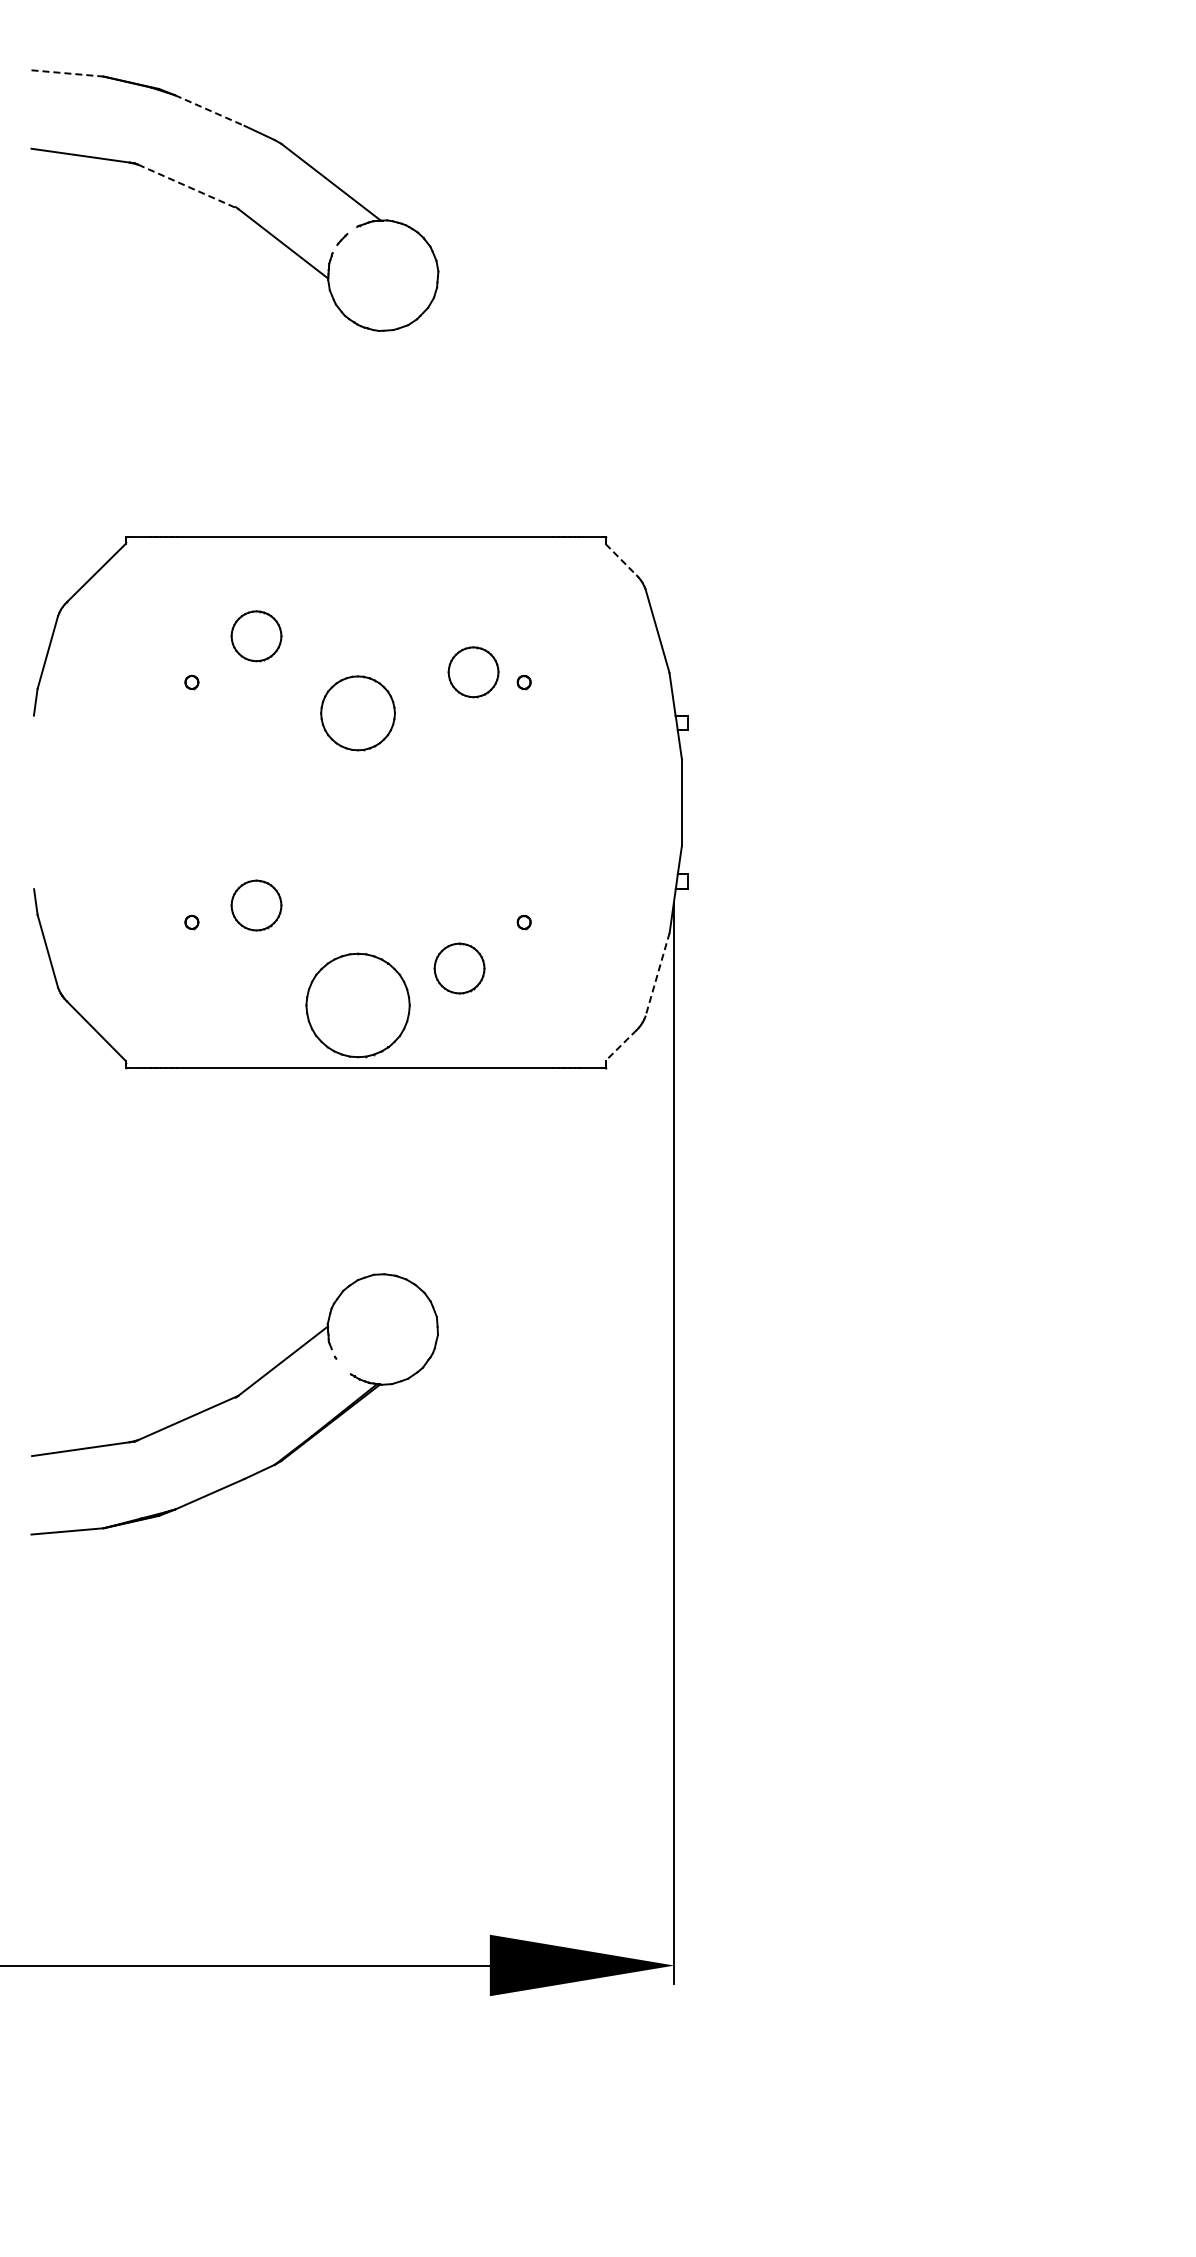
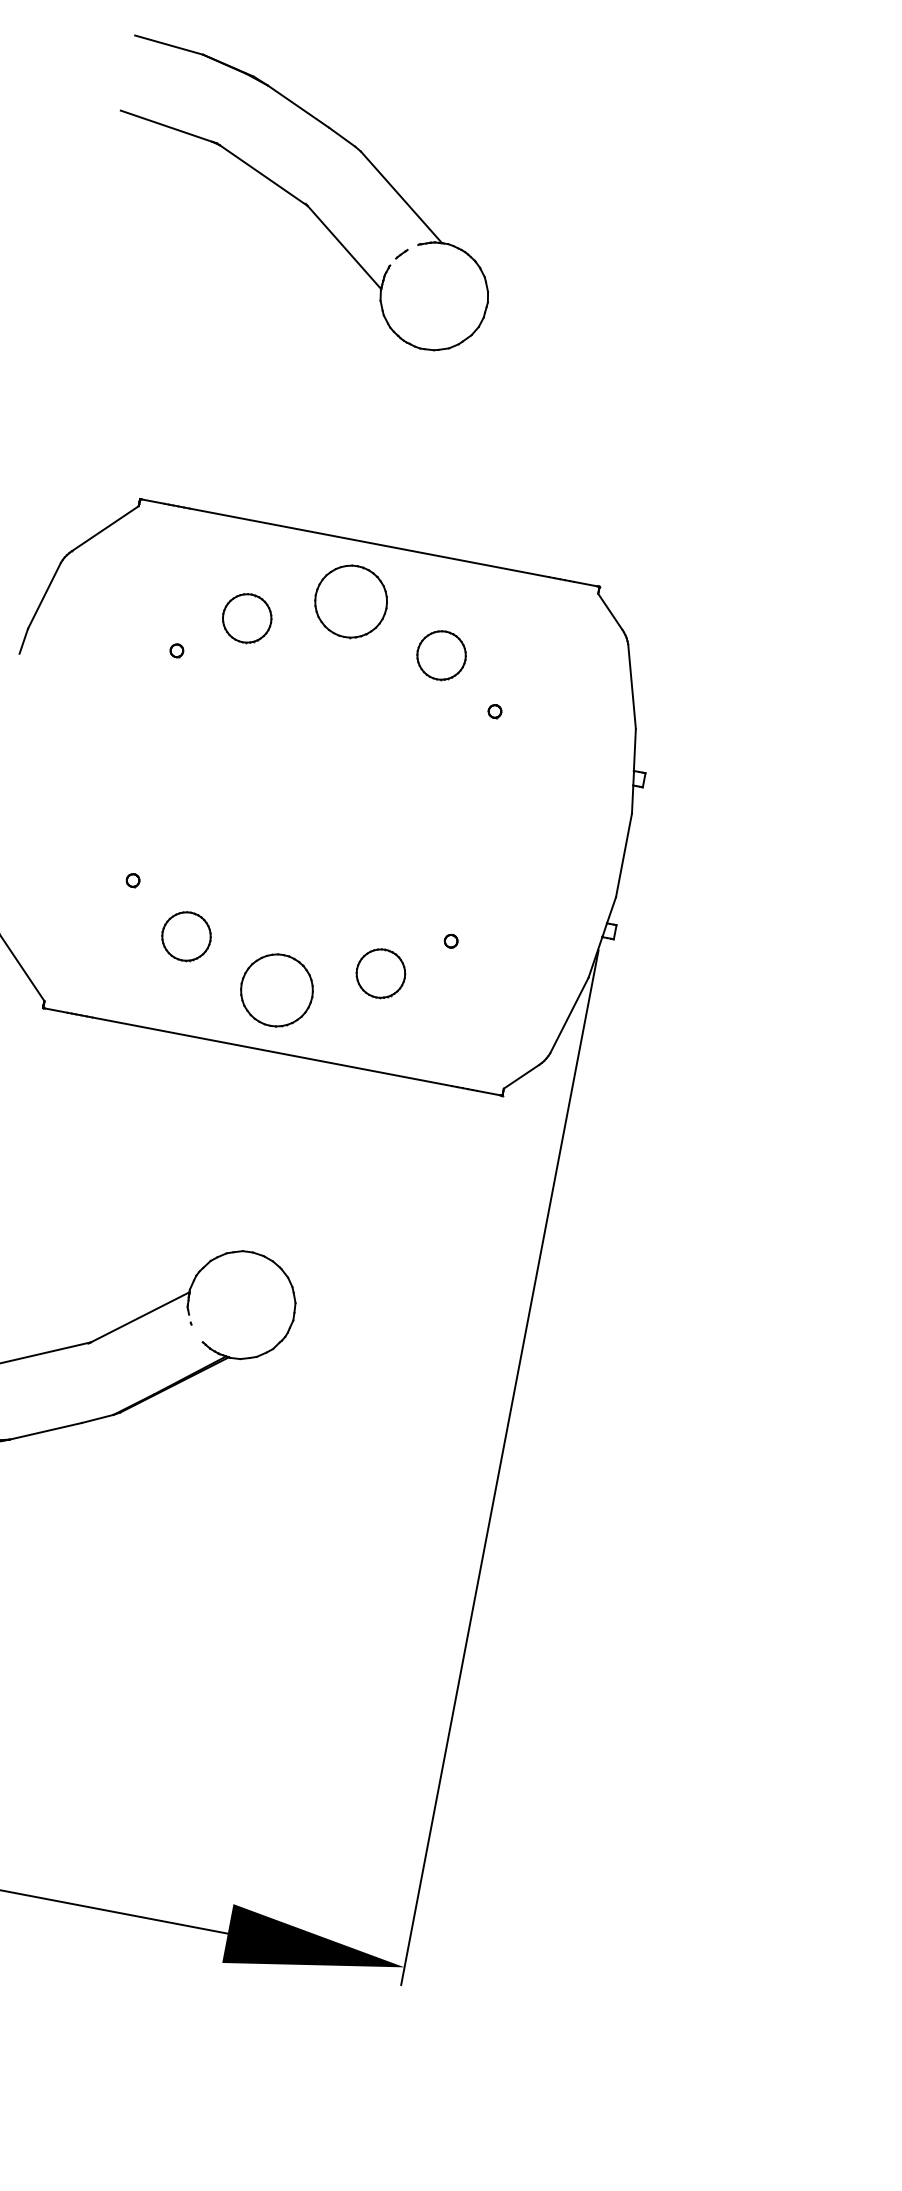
line: (68, 73) -> (169, 45), dashed -> solid
line: (210, 110) -> (299, 106), dashed -> solid
line: (188, 186) -> (264, 175), dashed -> solid
line: (621, 560) -> (610, 612), dashed -> solid
part: (473, 672) -> (441, 655), moved
part: (357, 713) -> (350, 601), moved
part: (256, 905) -> (186, 936), moved
line: (657, 974) -> (569, 1015), dashed -> solid
part: (357, 1005) -> (276, 990), size x0.71
line: (621, 1045) -> (521, 1076), dashed -> solid

